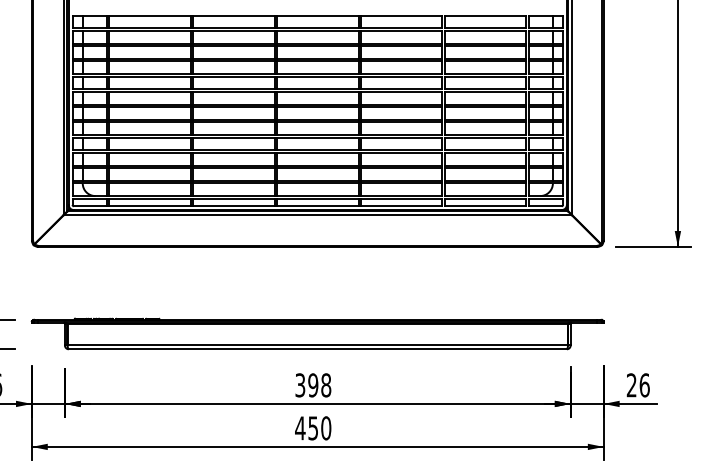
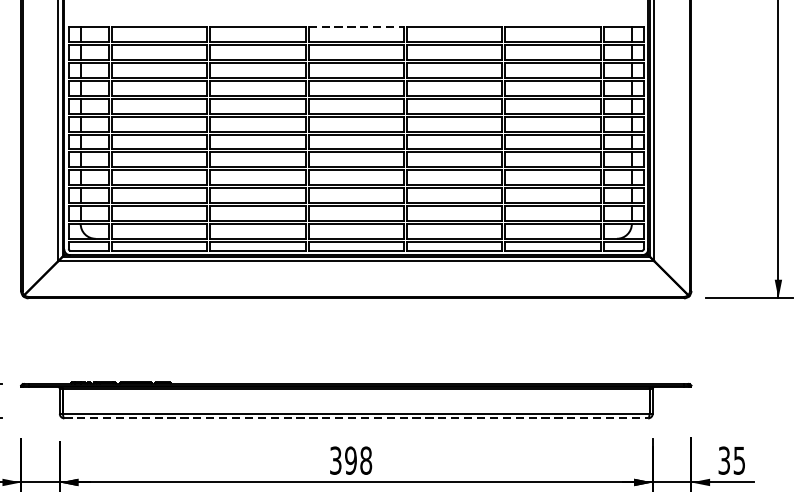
line: (317, 15) -> (355, 27), solid -> dashed
line: (318, 349) -> (357, 418), solid -> dashed
text: (637, 385) -> (731, 460), 26 -> 35

